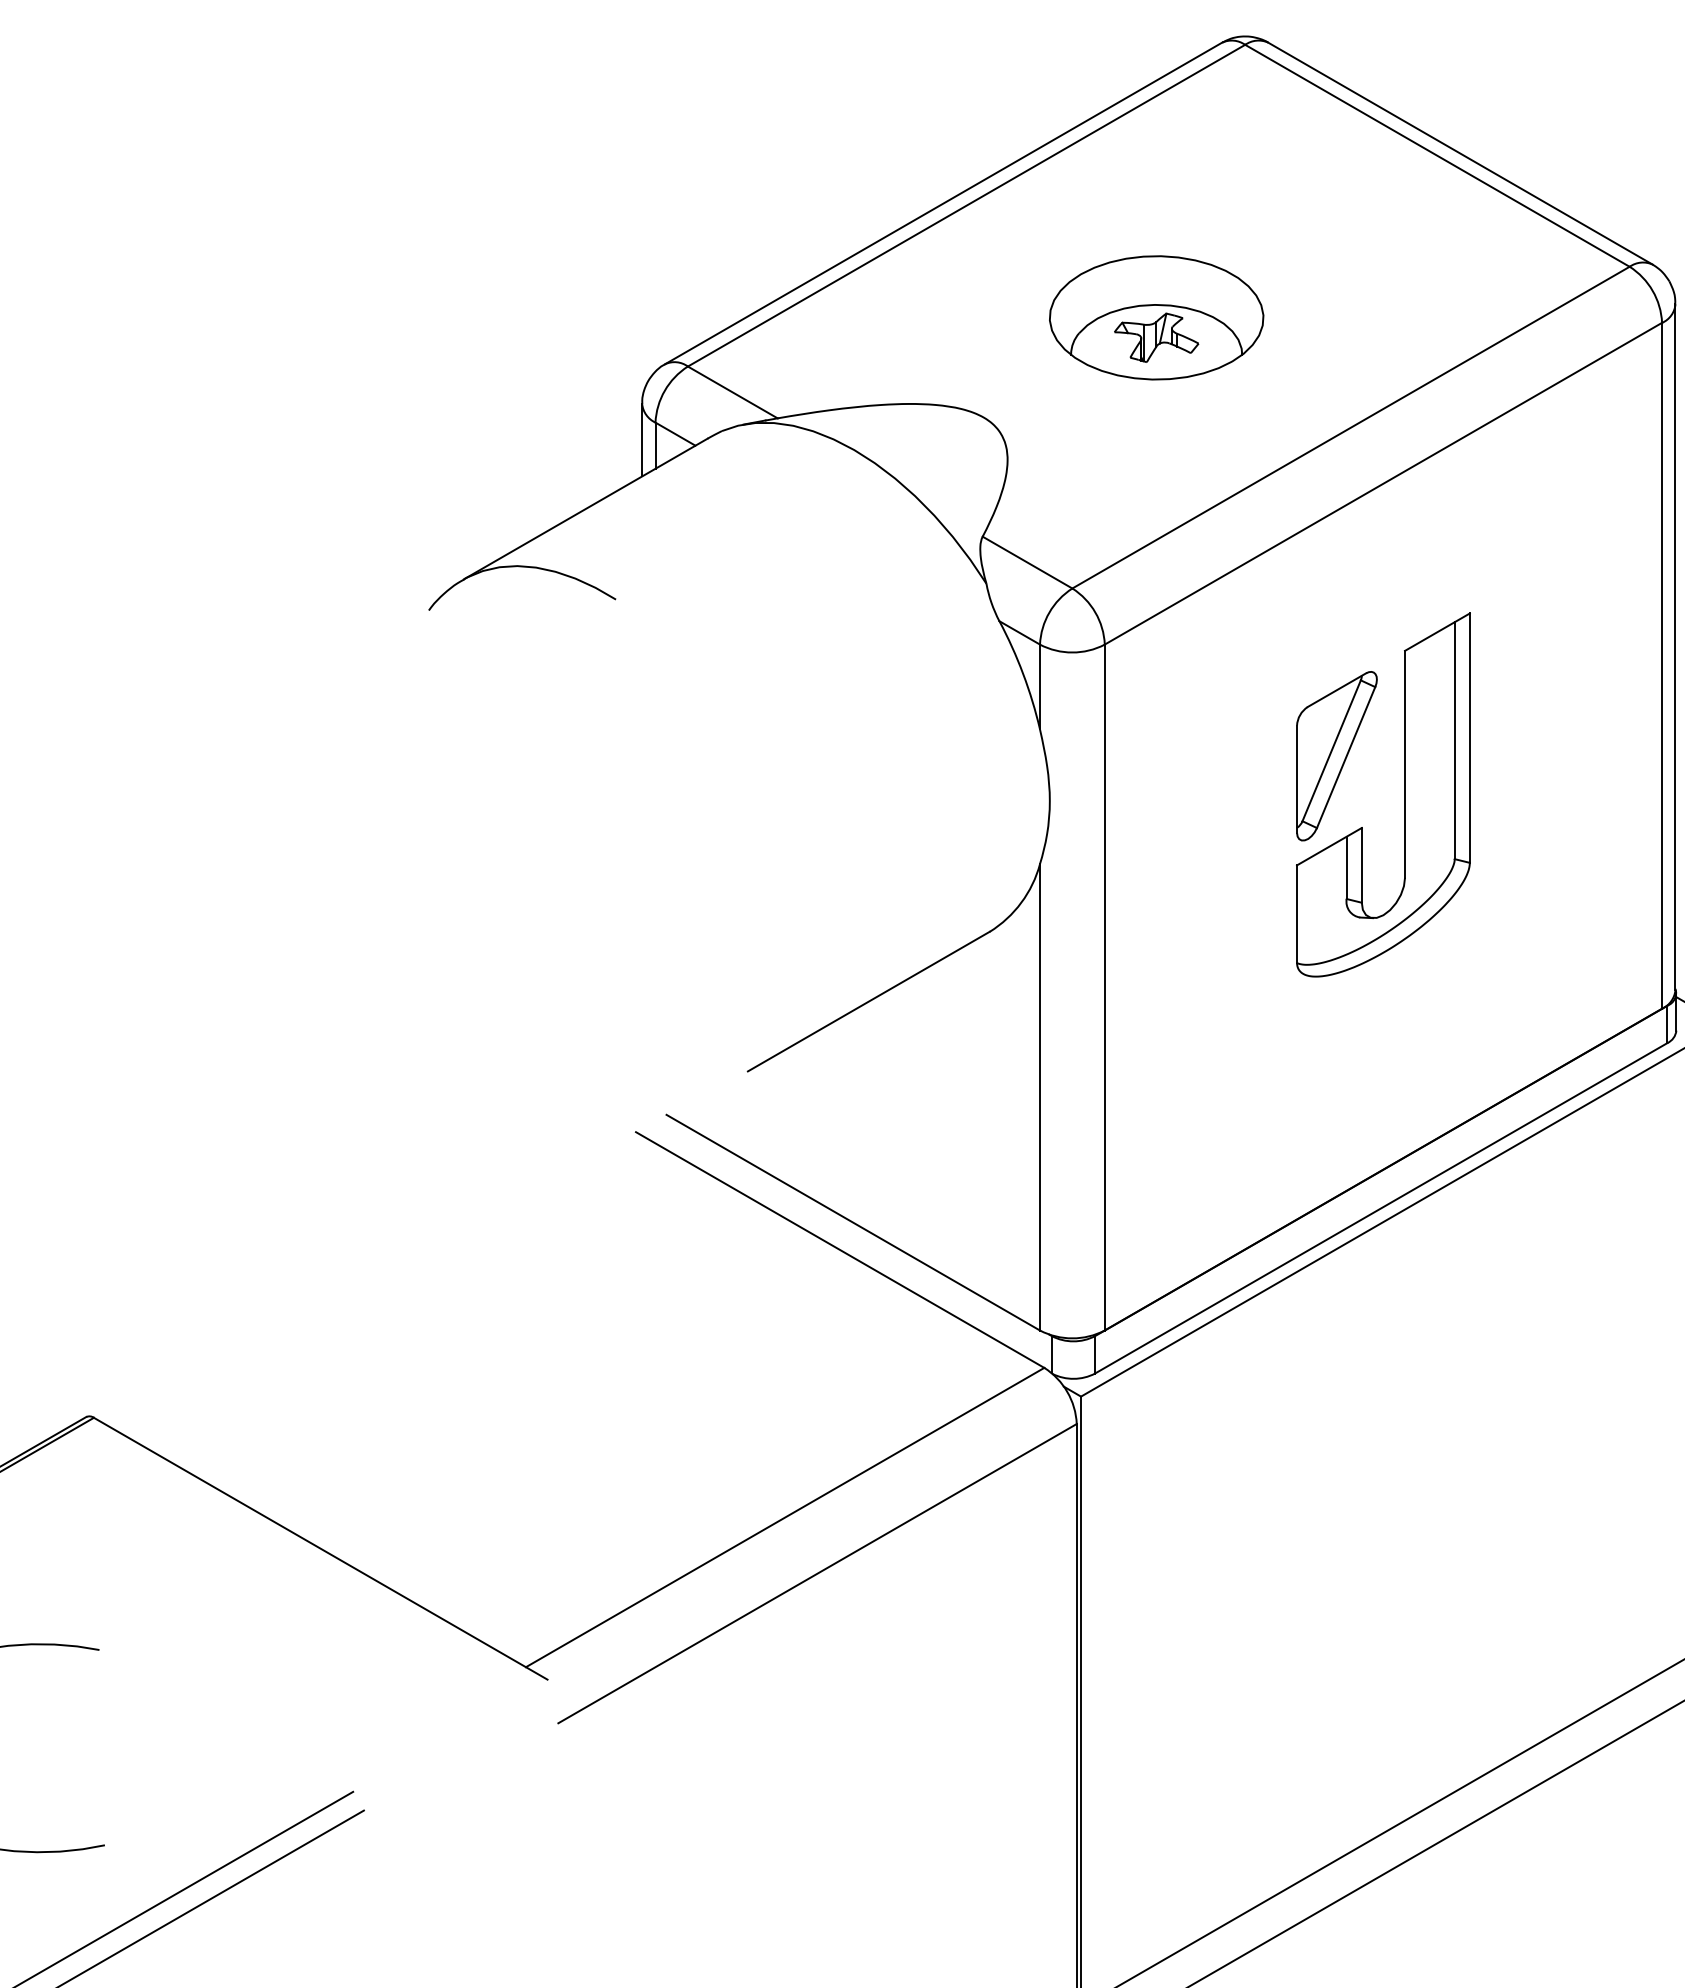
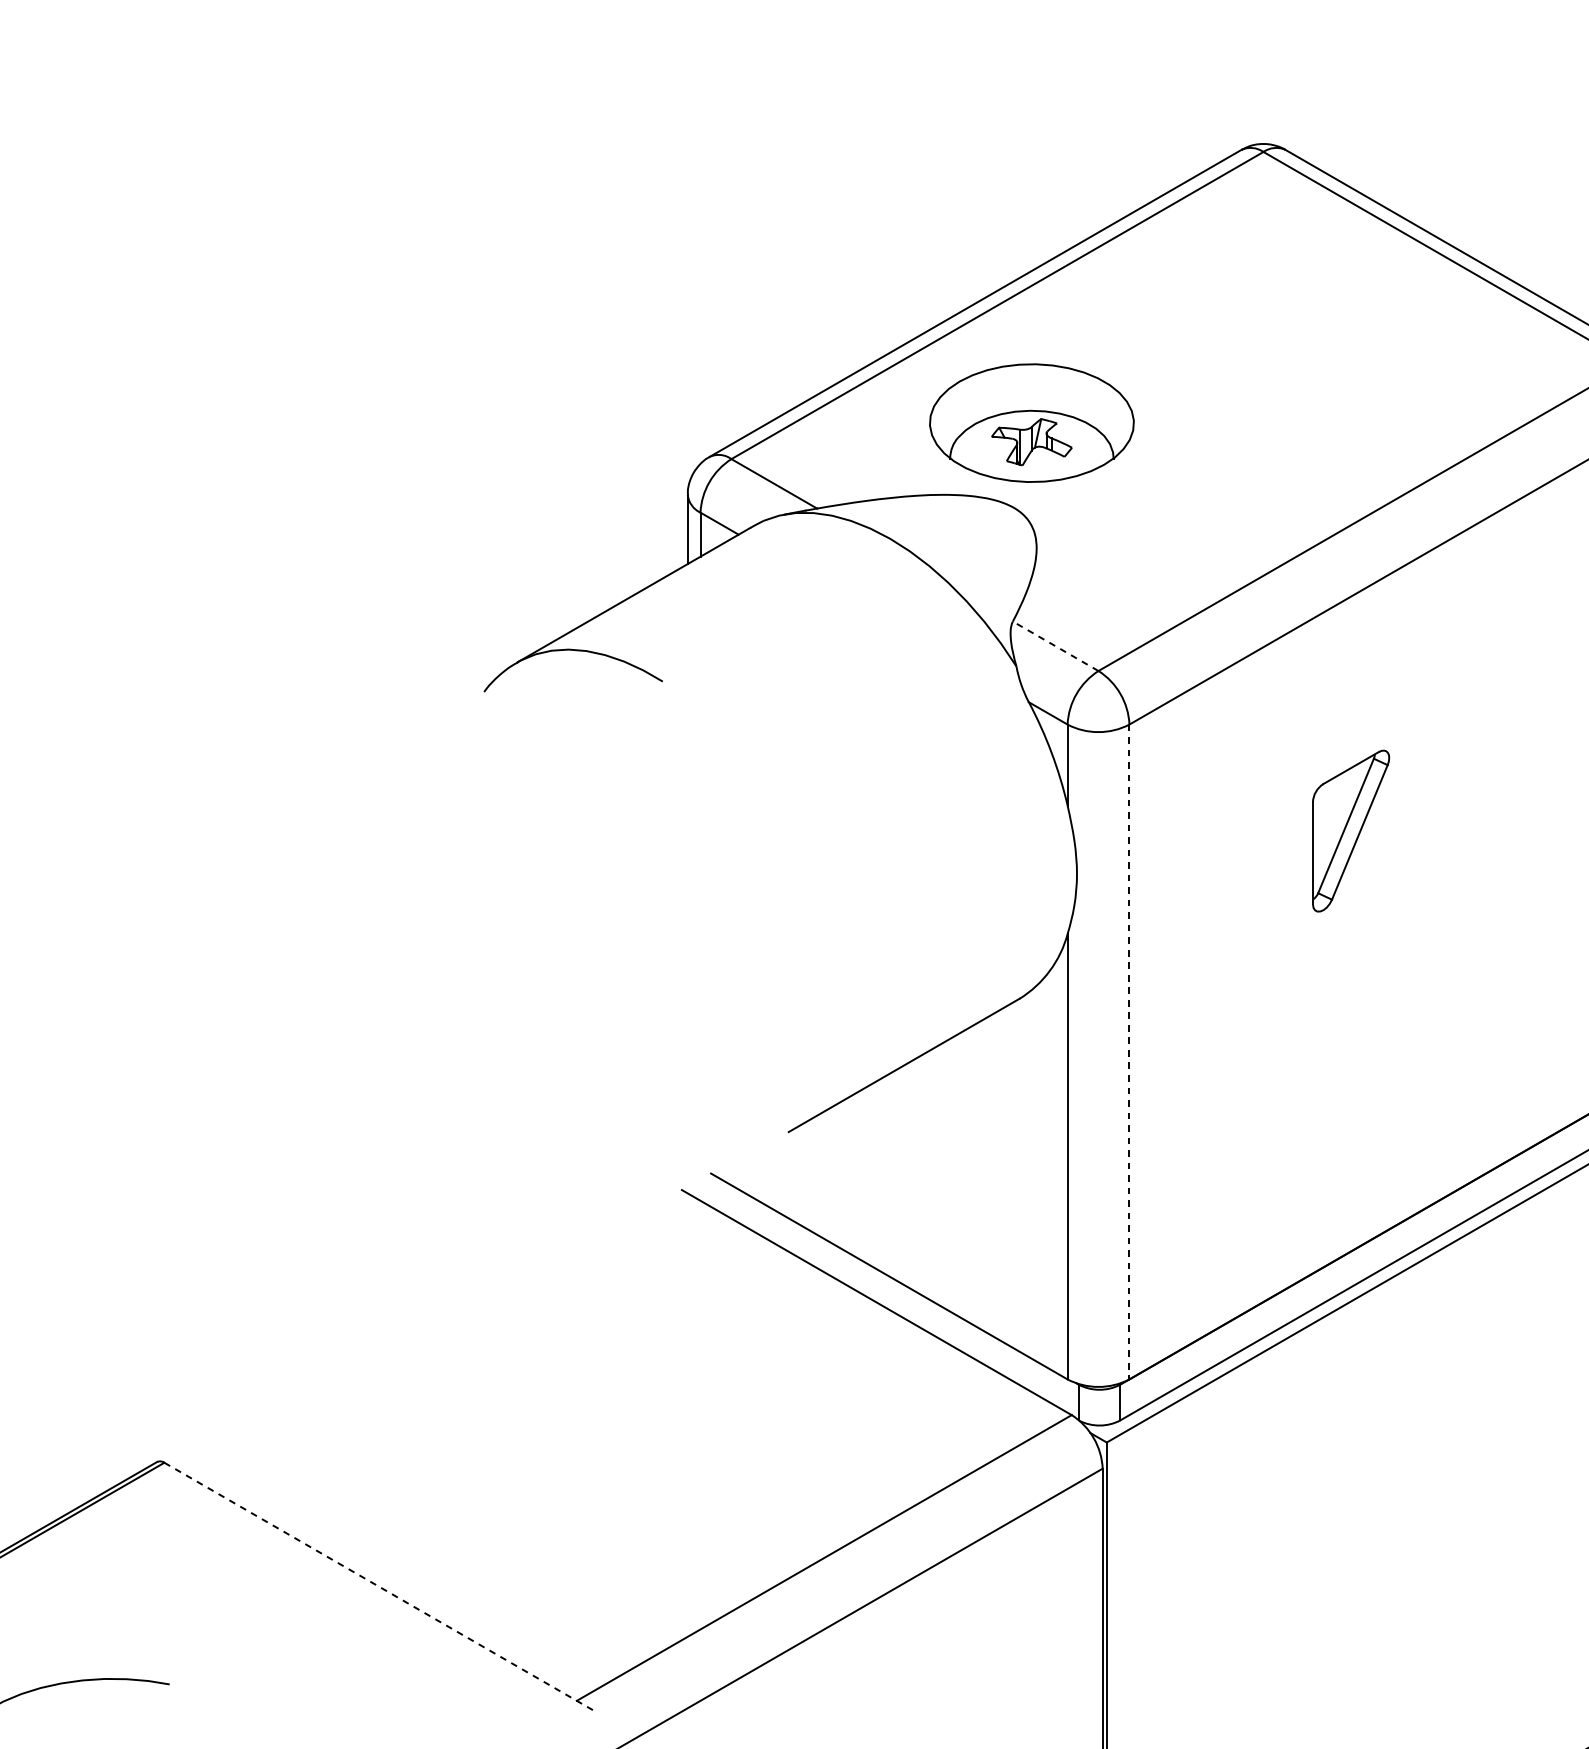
part: (1156, 317) -> (1031, 422), moved
line: (1027, 562) -> (1055, 646), solid -> dashed
part: (1404, 794) -> (1415, 867), removed
line: (1104, 987) -> (1129, 1051), solid -> dashed
line: (320, 1548) -> (380, 1587), solid -> dashed

